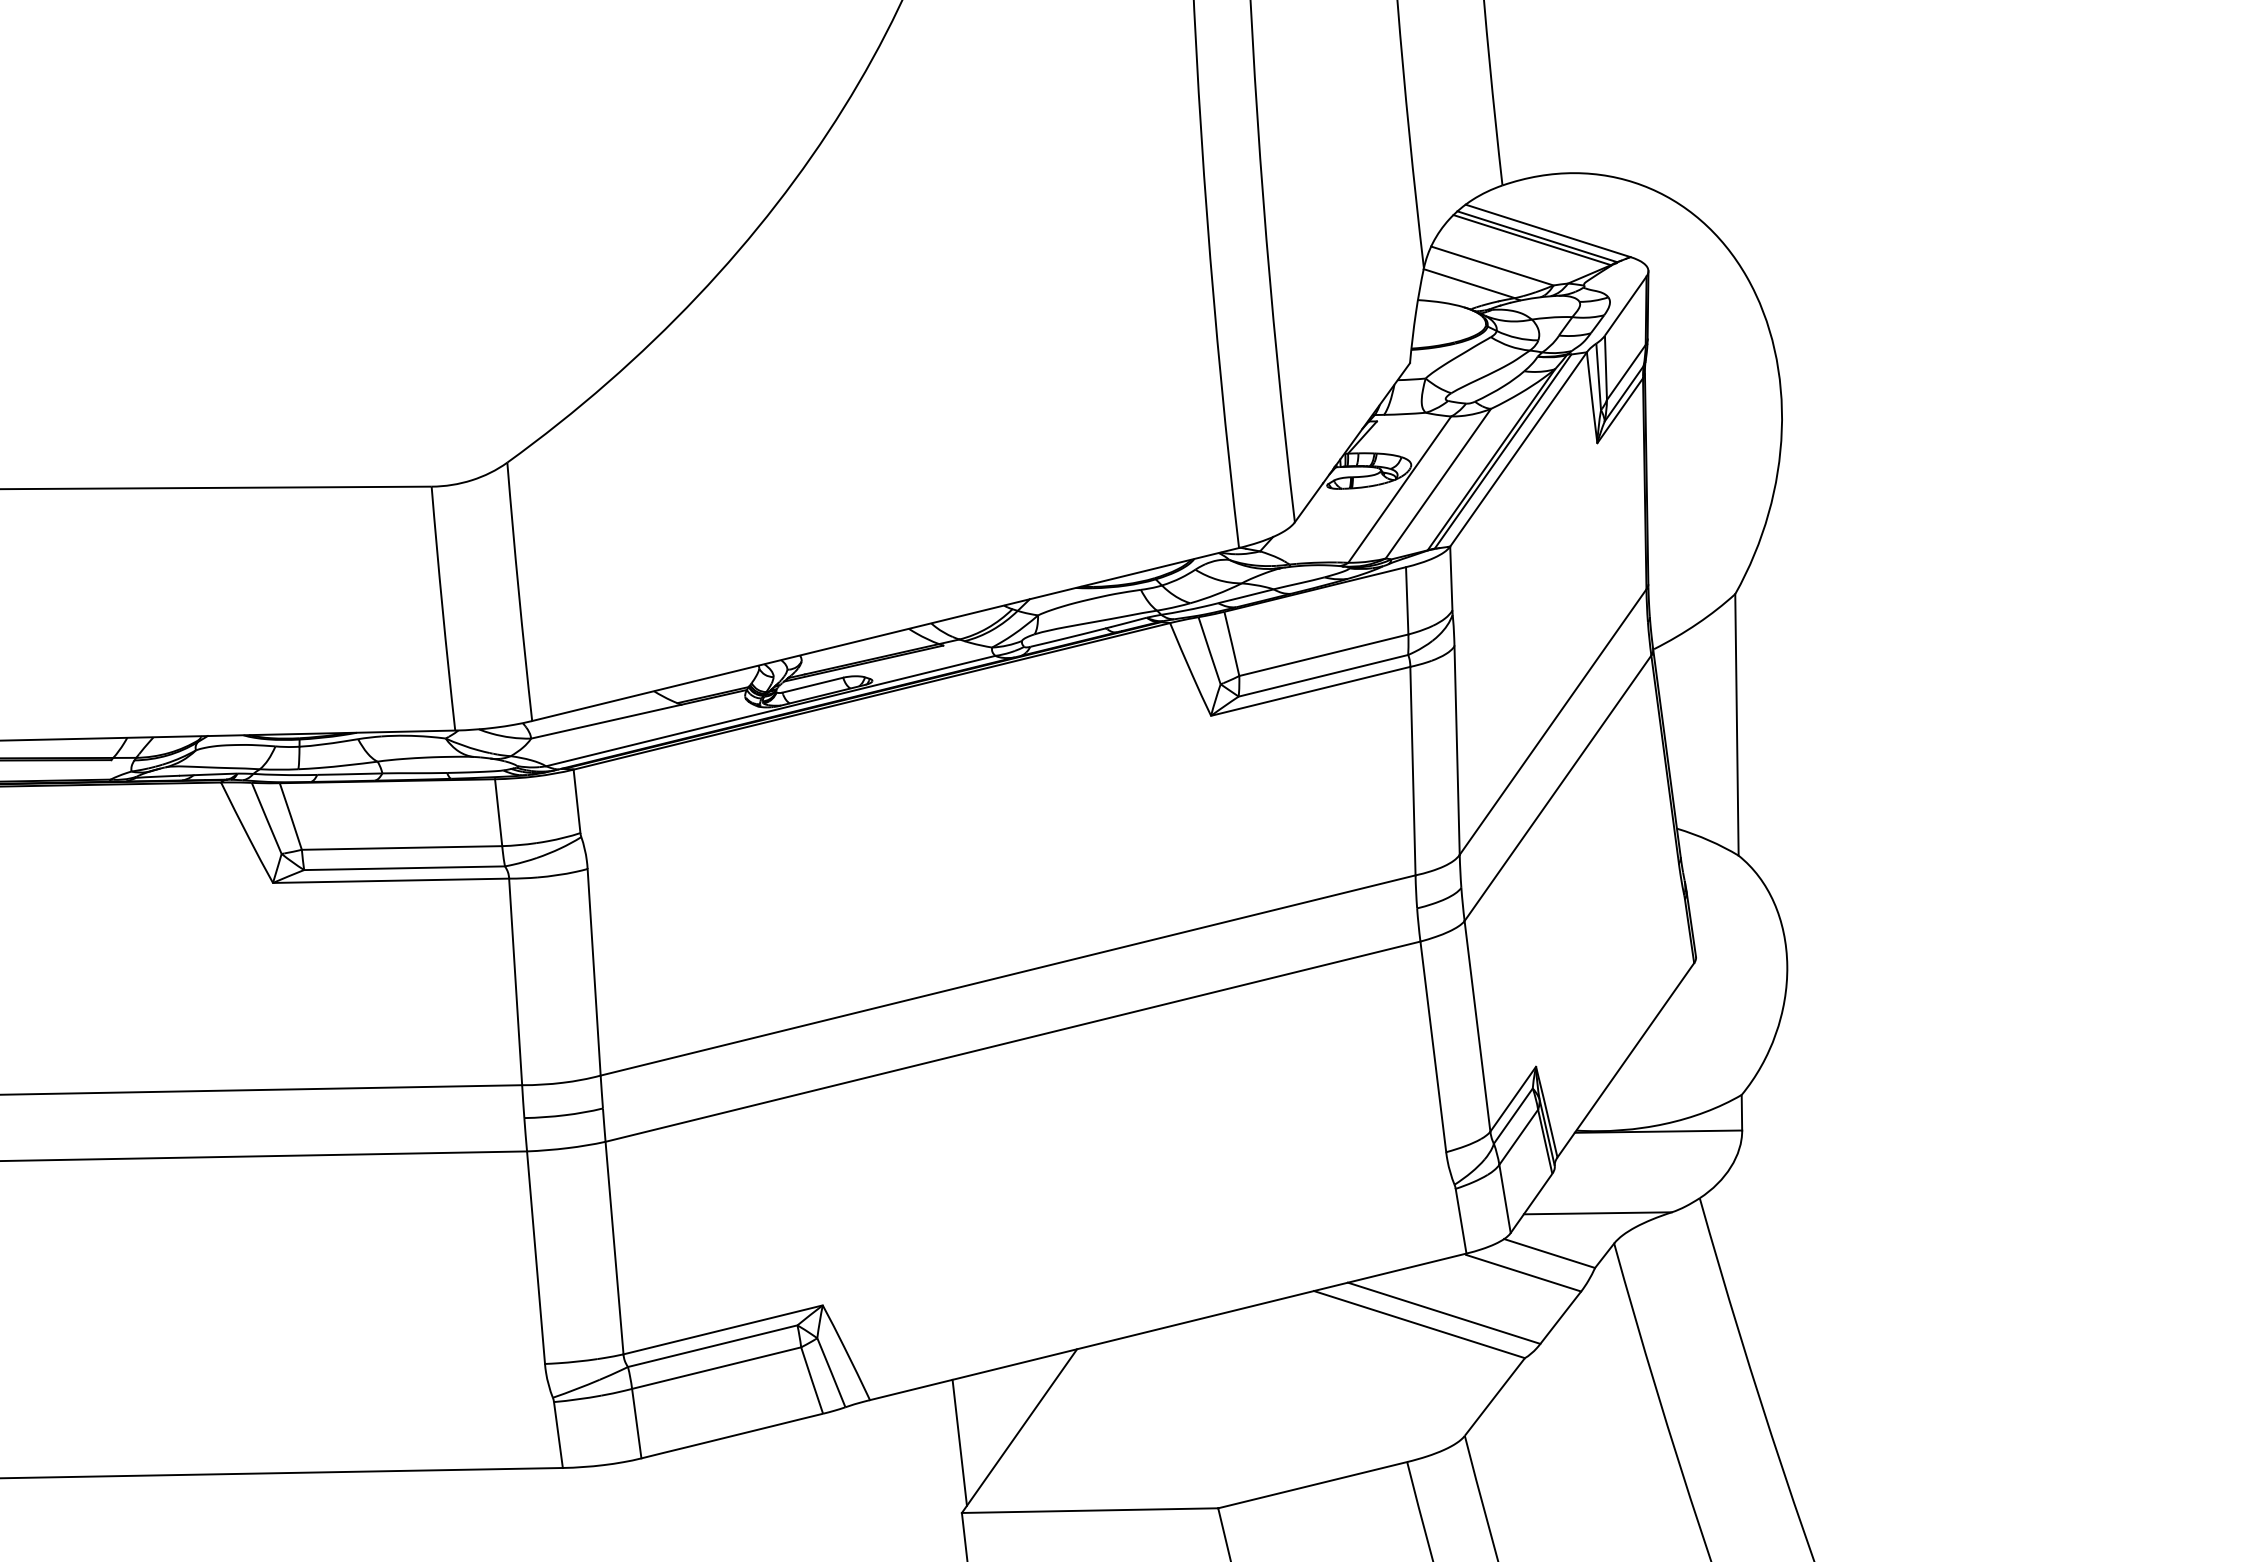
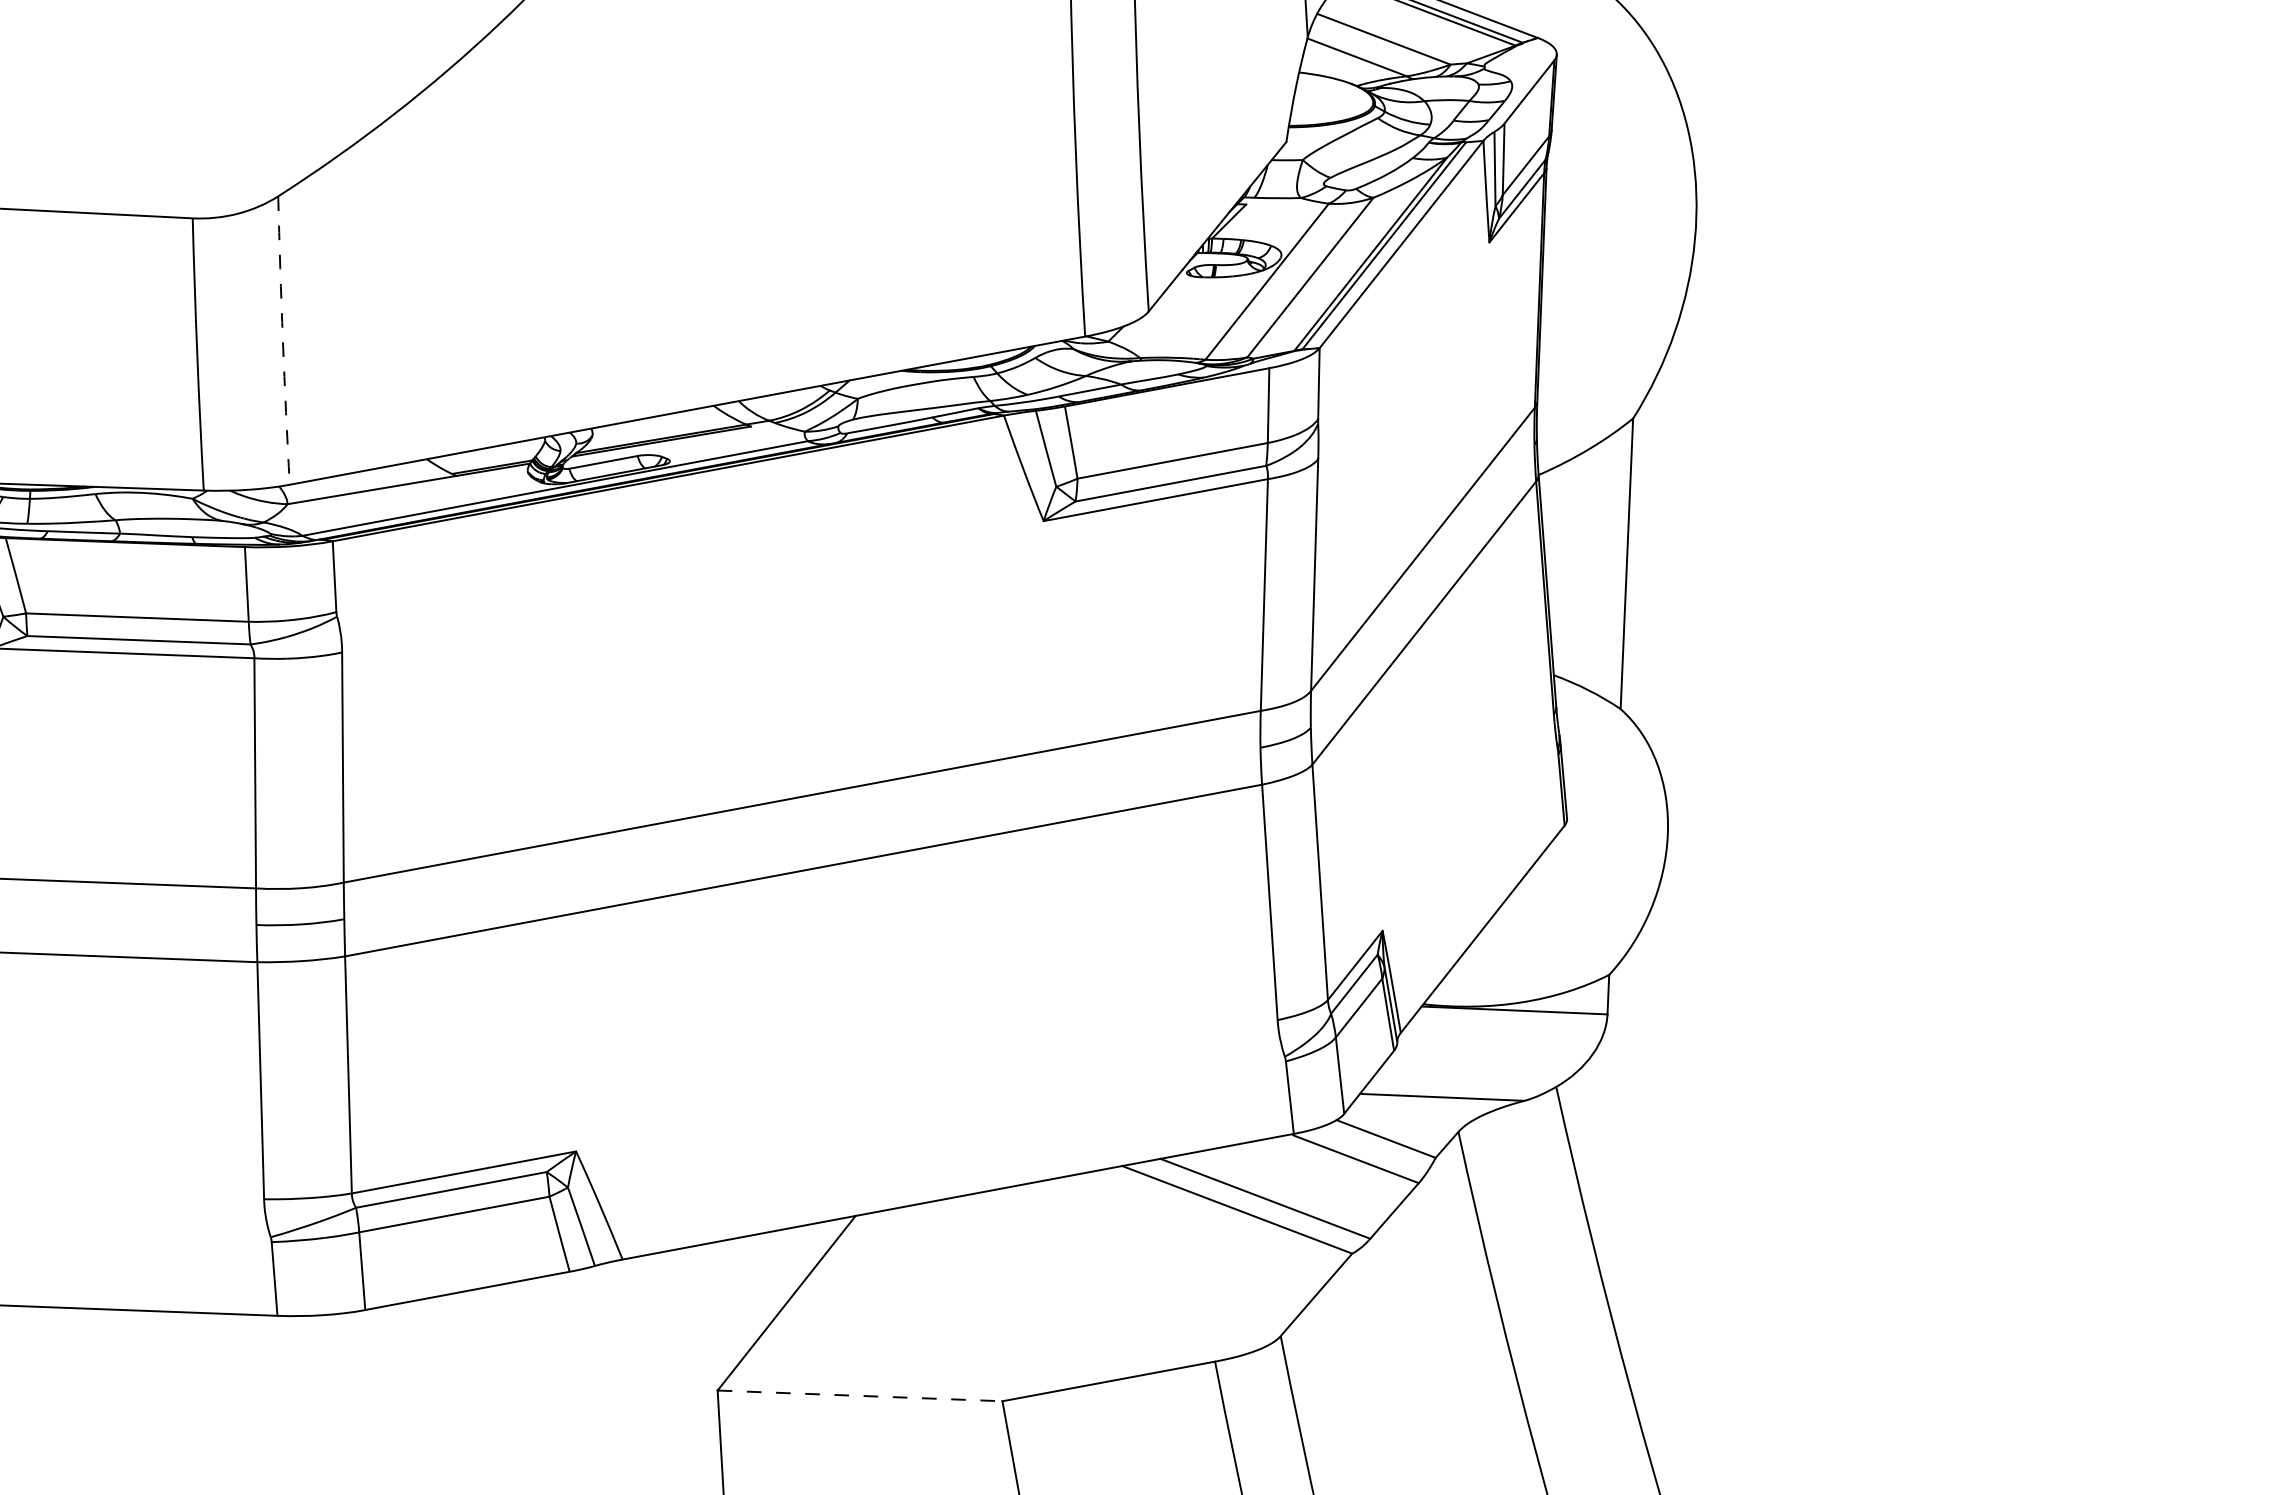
arc: (518, 591) -> (282, 340), solid -> dashed
line: (959, 1442) -> (719, 1312), removed
line: (1090, 1510) -> (860, 1395), solid -> dashed

